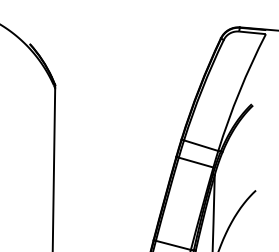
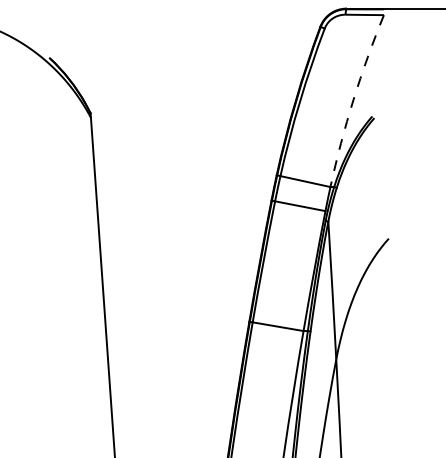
arc: (239, 91) -> (353, 99), solid -> dashed

